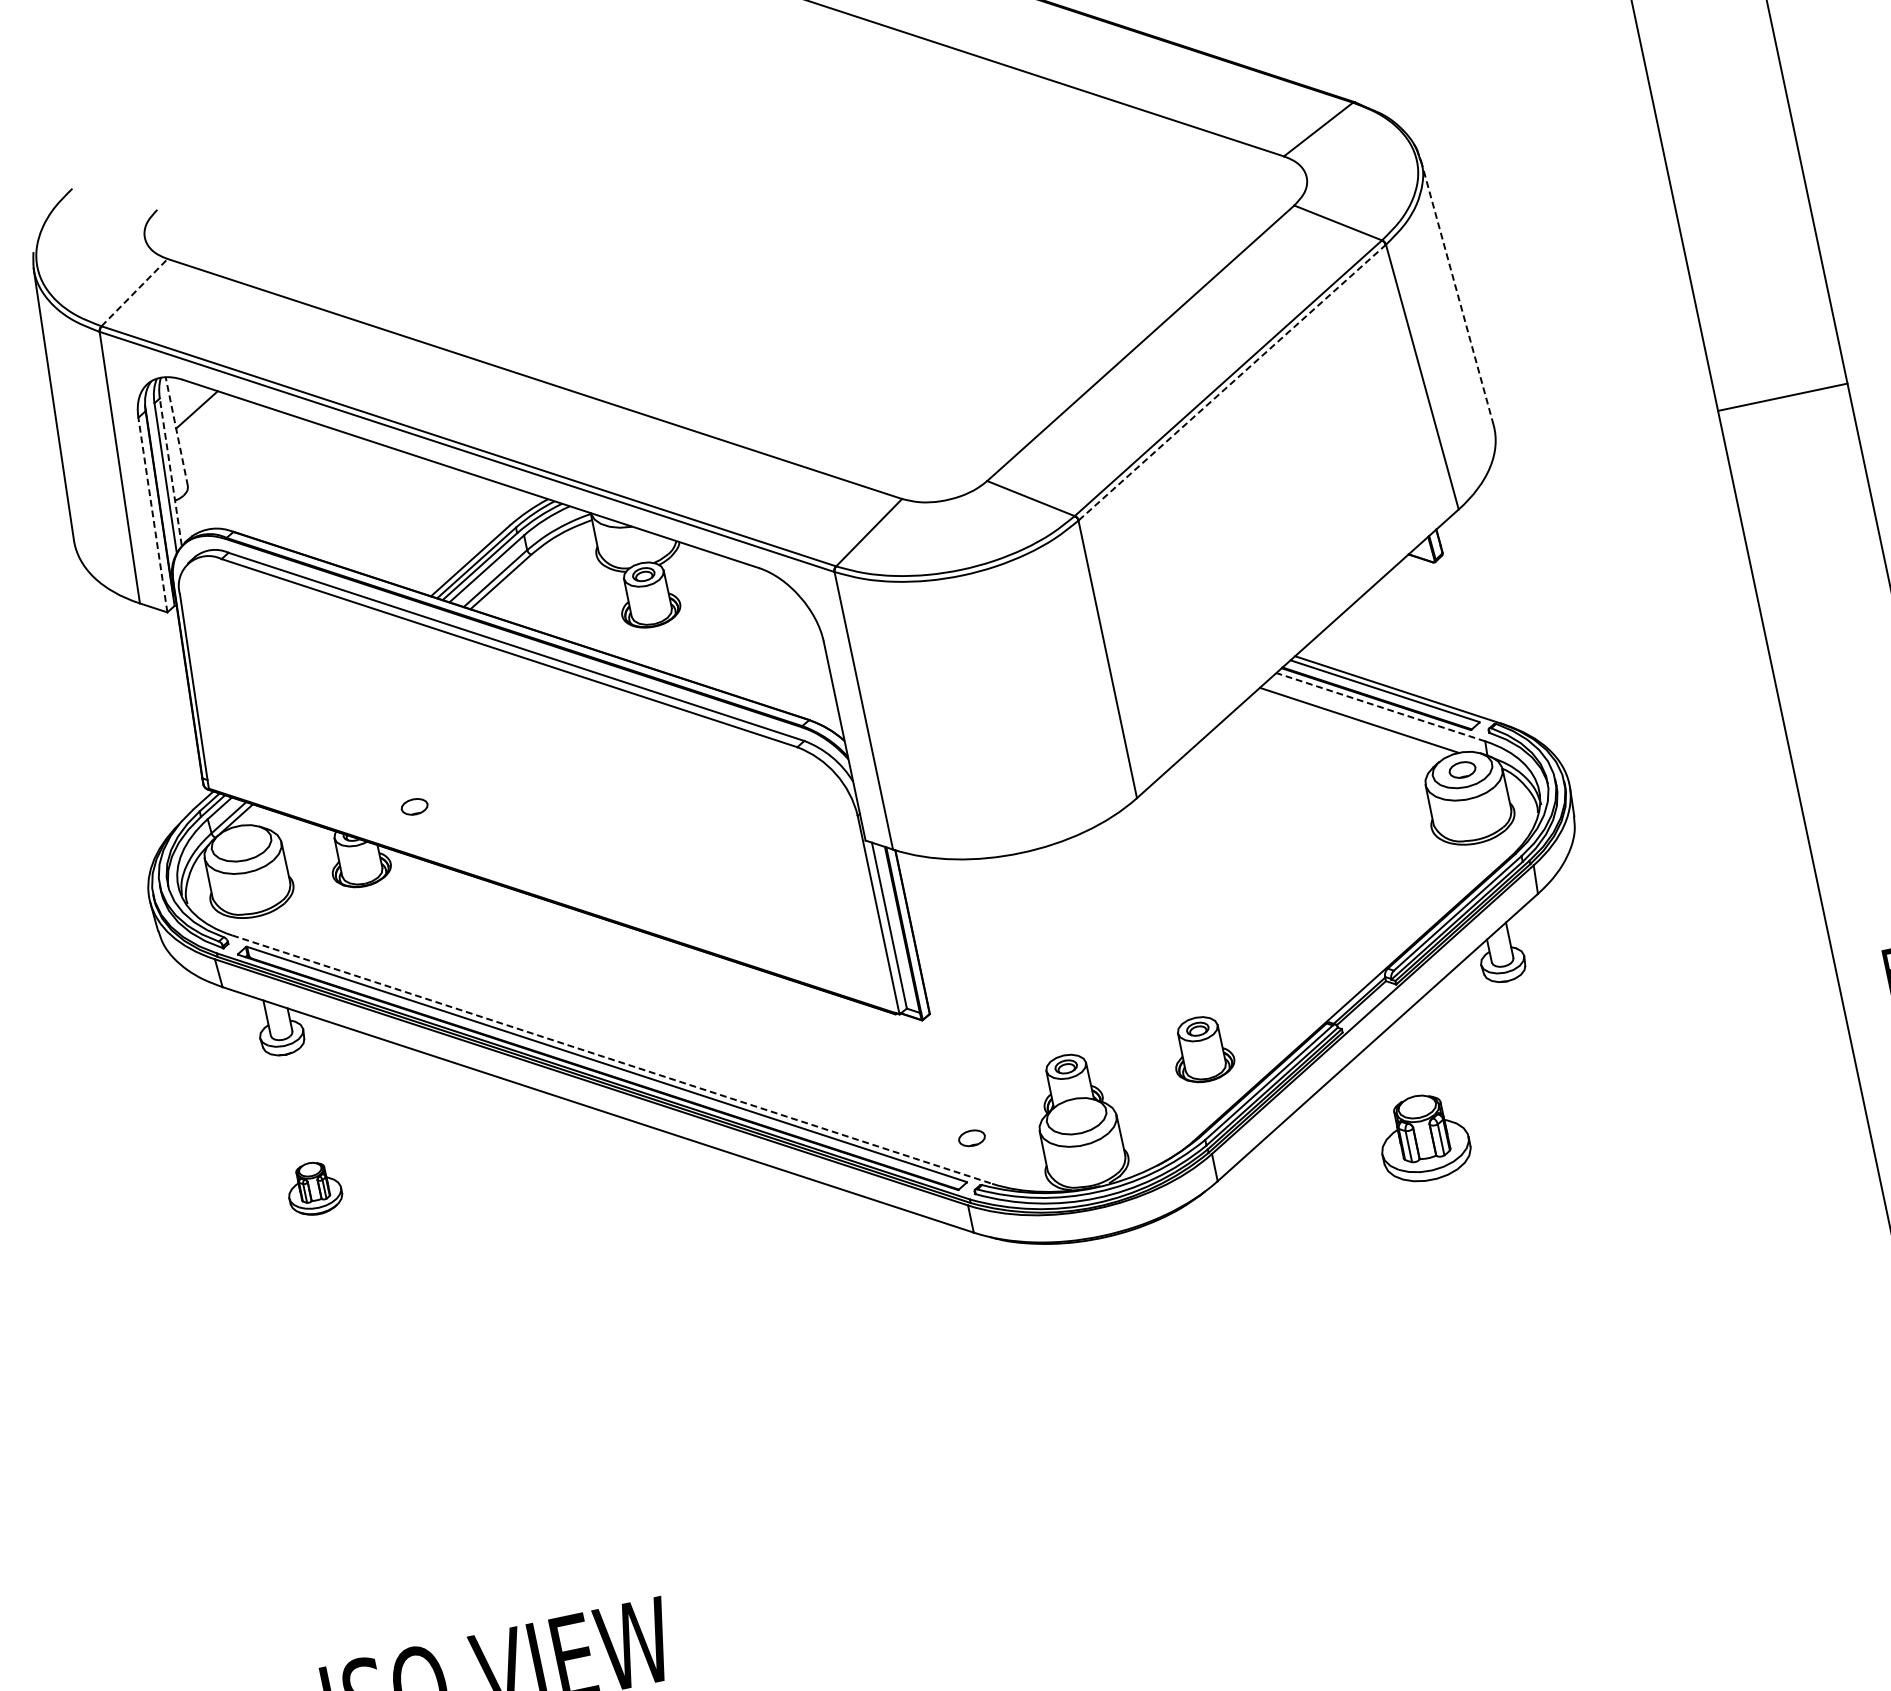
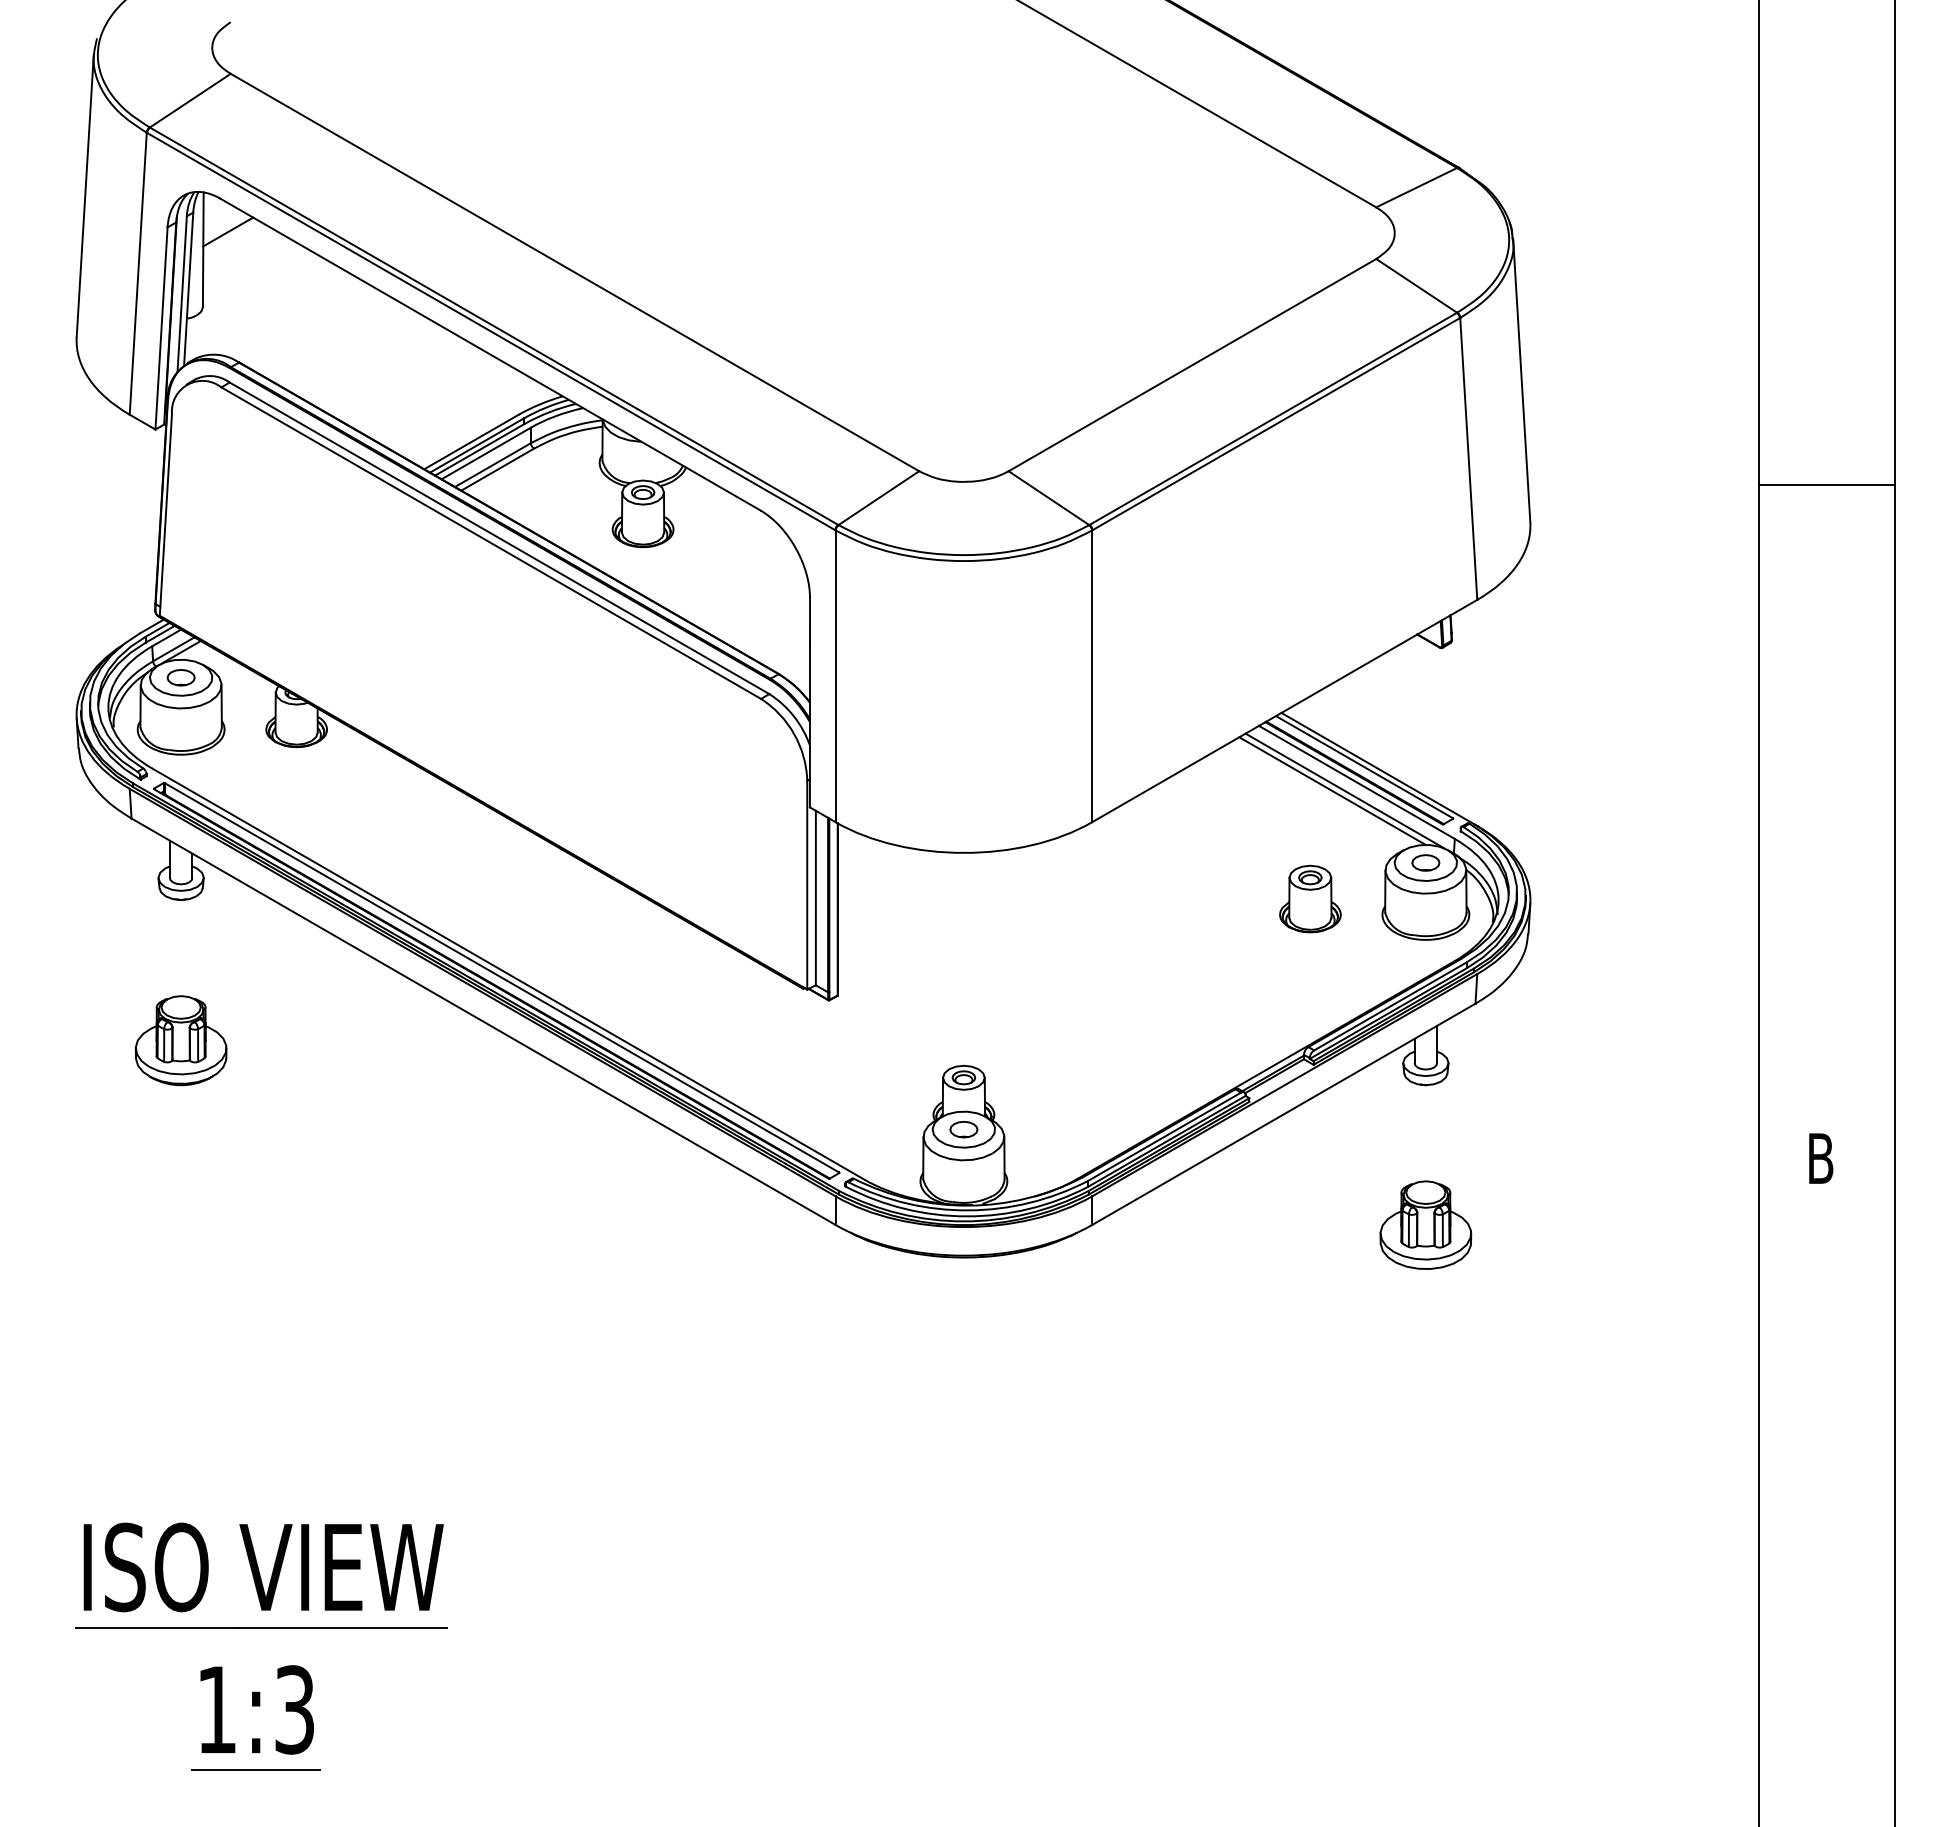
line: (1456, 291) -> (1521, 380), dashed -> solid
line: (134, 292) -> (190, 100), dashed -> solid
line: (1232, 381) -> (1276, 423), dashed -> solid
line: (1782, 397) -> (1827, 484), moved
line: (176, 431) -> (203, 249), dashed -> solid
line: (170, 471) -> (188, 288), dashed -> solid
line: (152, 515) -> (161, 328), dashed -> solid
line: (1380, 707) -> (1356, 782), dashed -> solid
line: (1370, 717) -> (1344, 790), added
part: (413, 806) -> (180, 677), moved
part: (1202, 1048) -> (1310, 898), moved
line: (612, 1059) -> (508, 974), dashed -> solid
part: (1423, 1137) -> (1425, 1224), moved
part: (971, 1138) -> (963, 1129), moved
part: (313, 1188) -> (180, 1040), size x1.67

